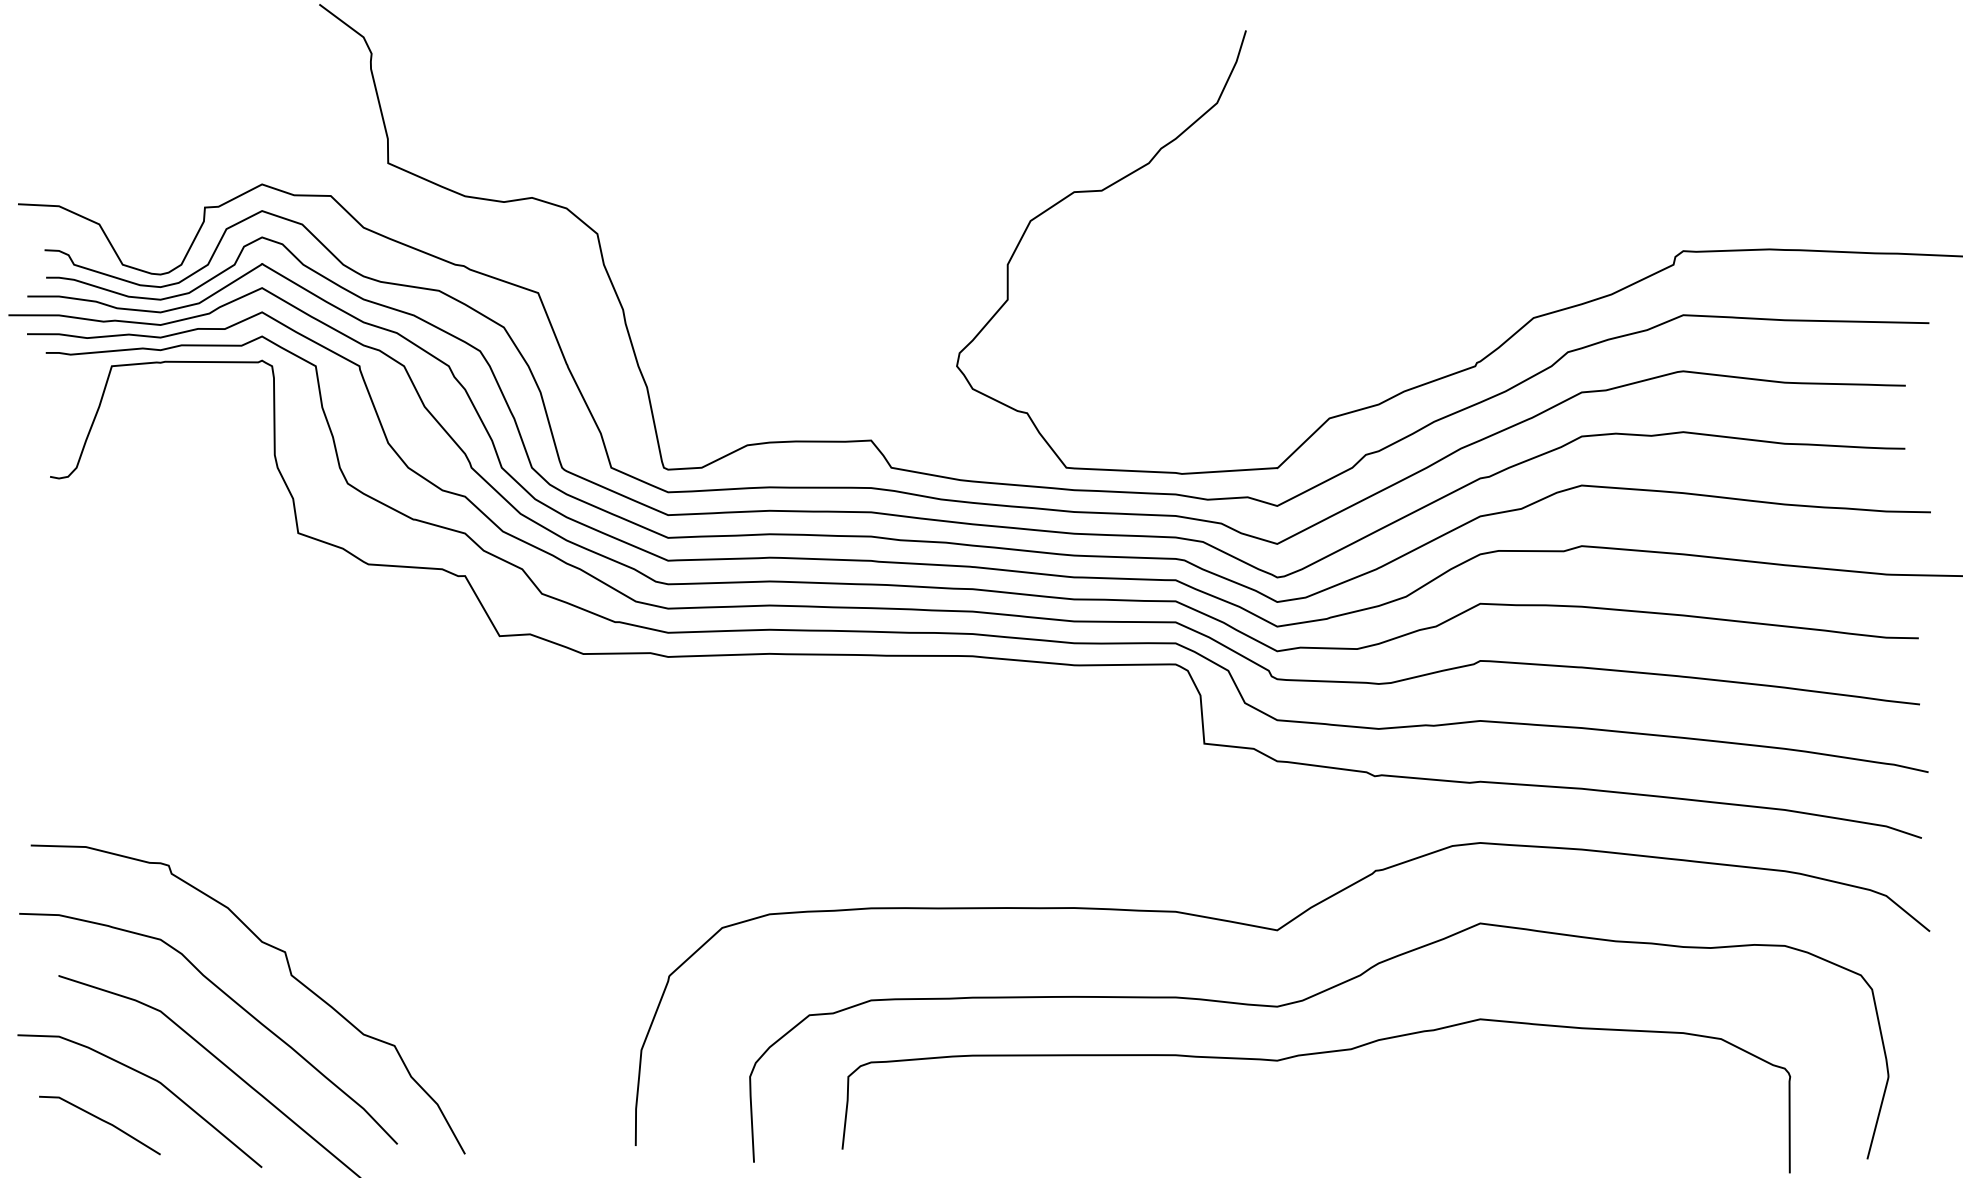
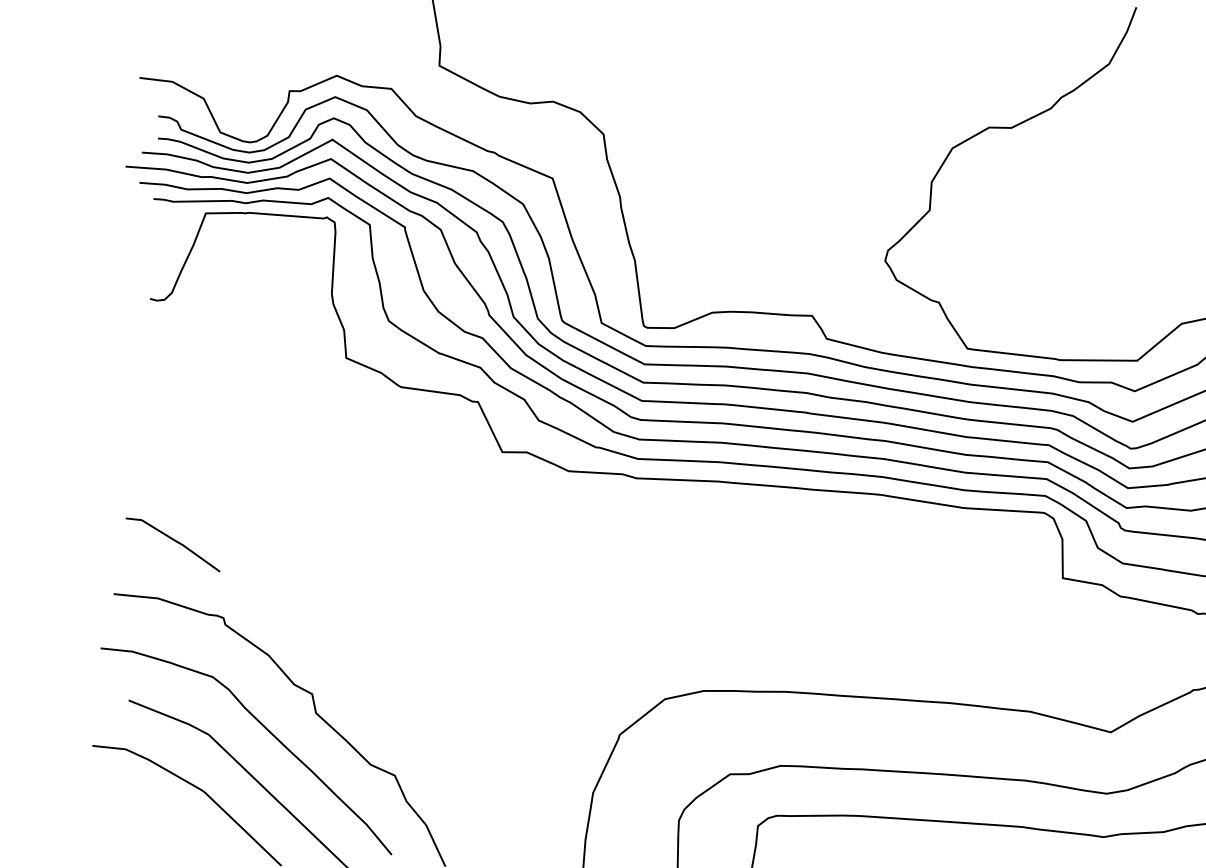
line: (102, 1121) -> (175, 541), moved

